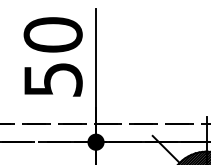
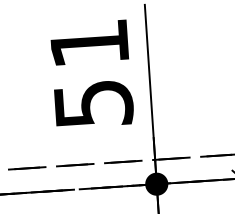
text: (52, 34) -> (88, 43), 50 -> 51

